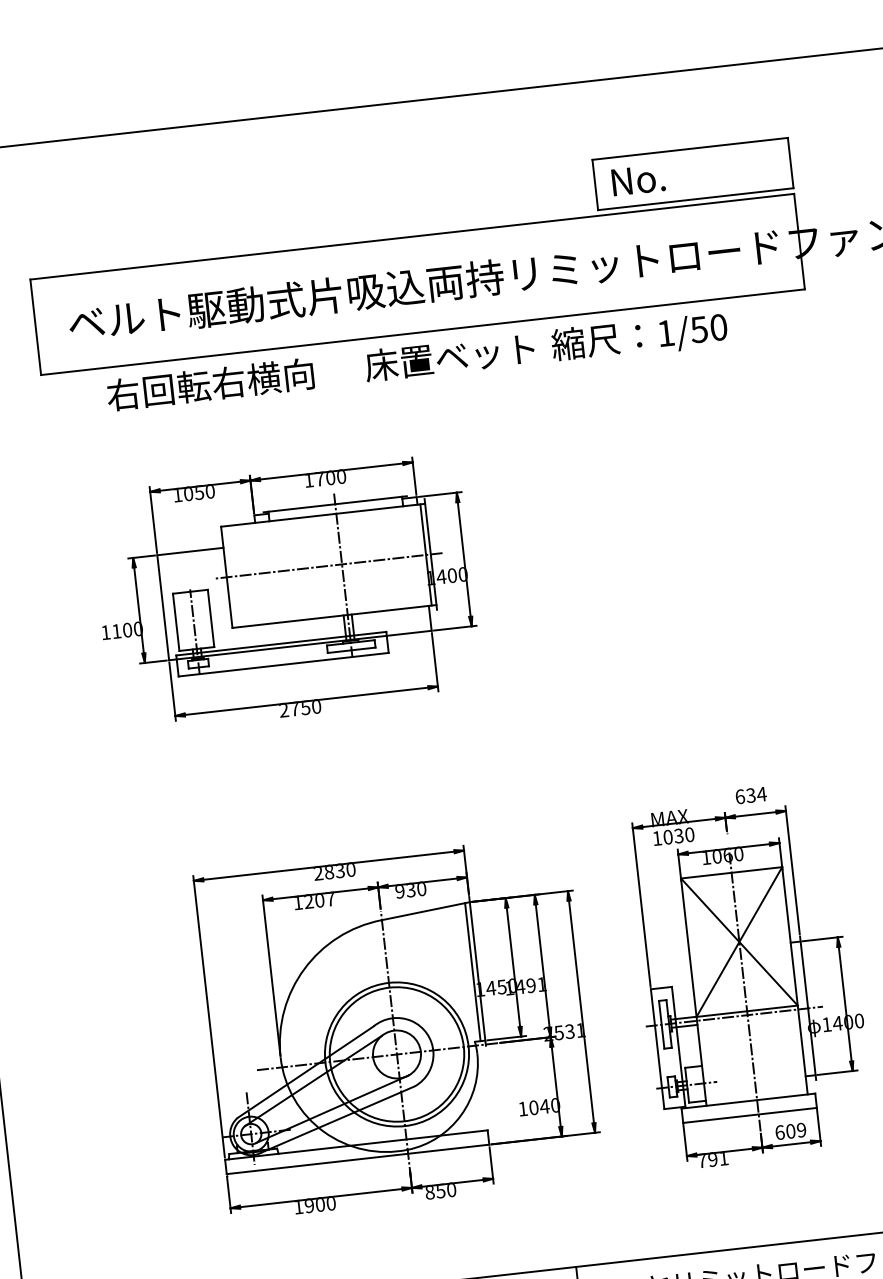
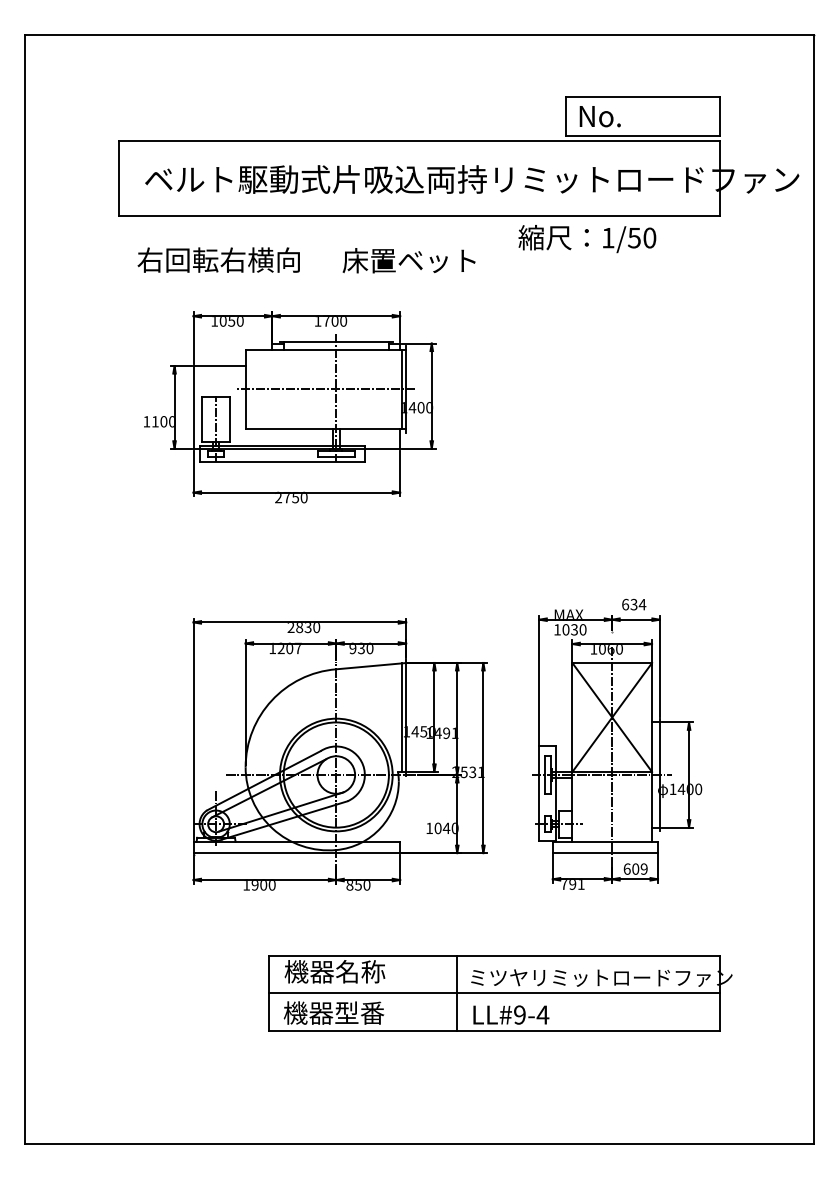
text: (448, 357) -> (408, 260), moved
text: (210, 383) -> (218, 259), moved

